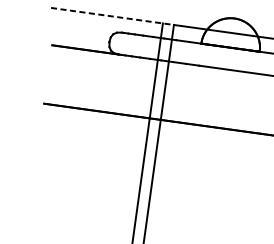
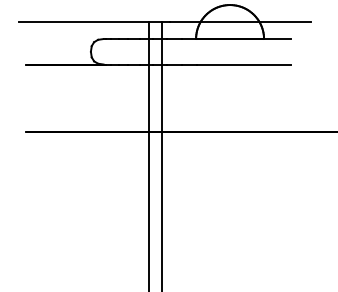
line: (112, 16) -> (90, 22), dashed -> solid

